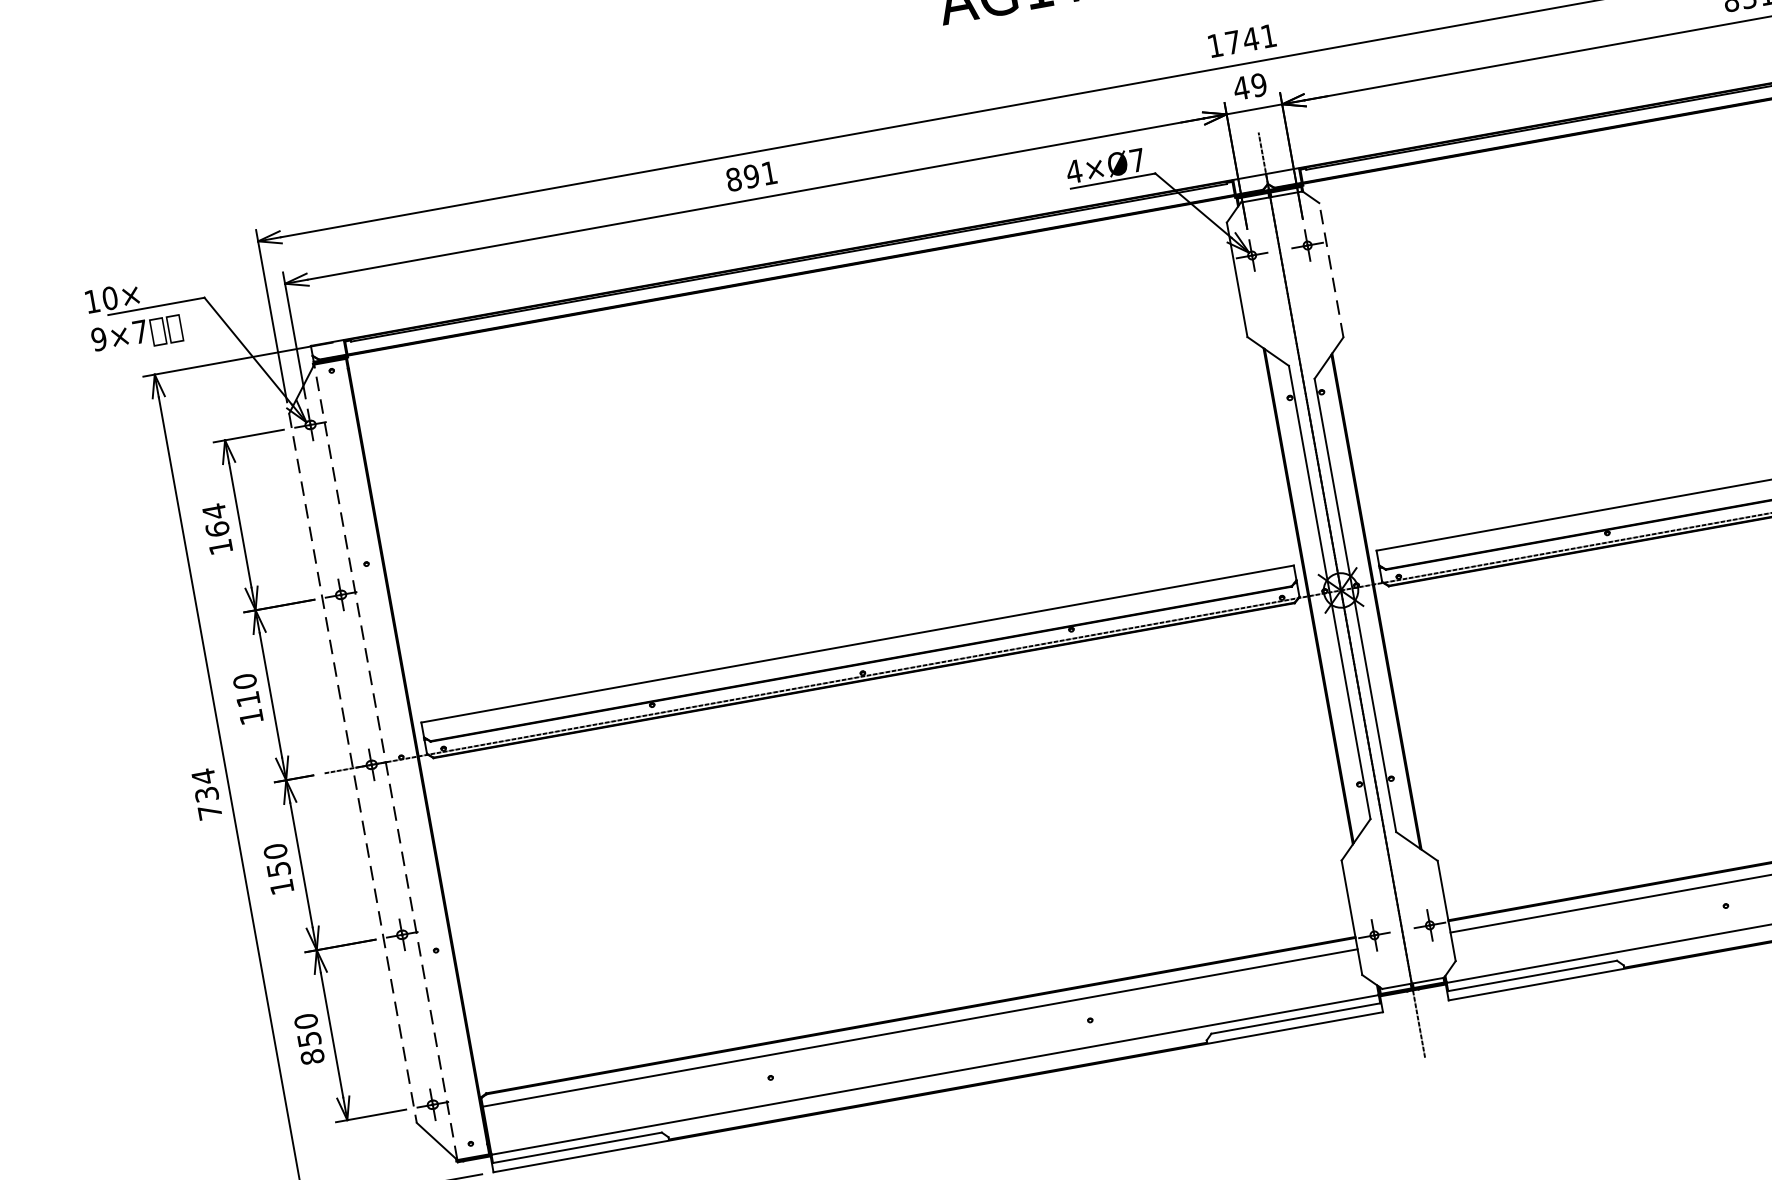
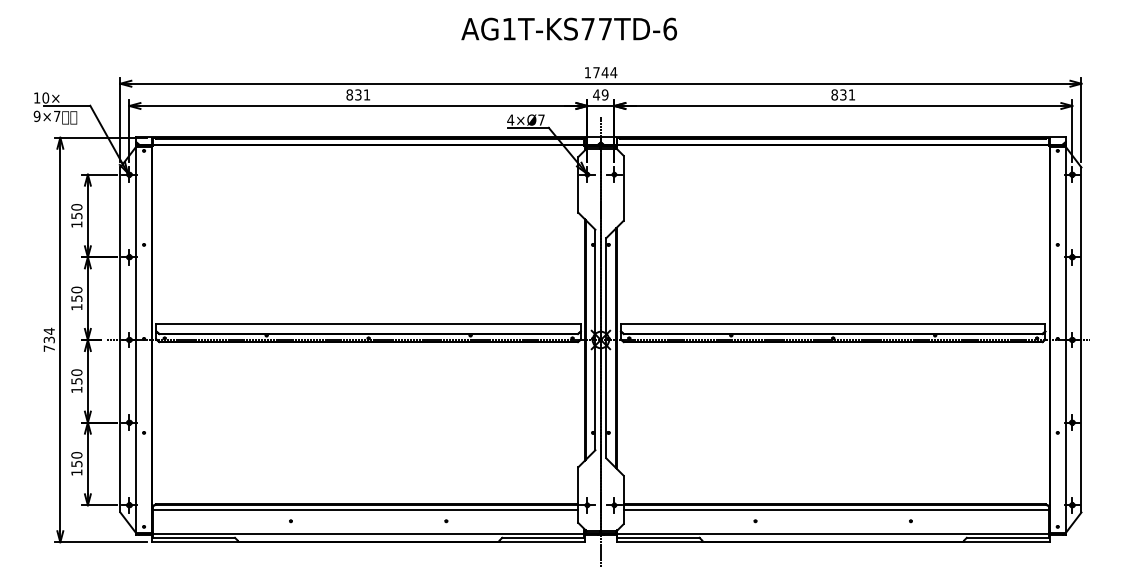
text: (1267, 35) -> (613, 72), 1741 -> 1744
text: (751, 175) -> (358, 94), 891 -> 831
line: (1331, 270) -> (623, 188), dashed -> solid
text: (215, 520) -> (76, 211), 164 -> 150
text: (247, 699) -> (76, 298), 110 -> 150
line: (385, 761) -> (136, 339), dashed -> solid
line: (353, 769) -> (120, 340), dashed -> solid
text: (311, 1056) -> (76, 472), 850 -> 150

